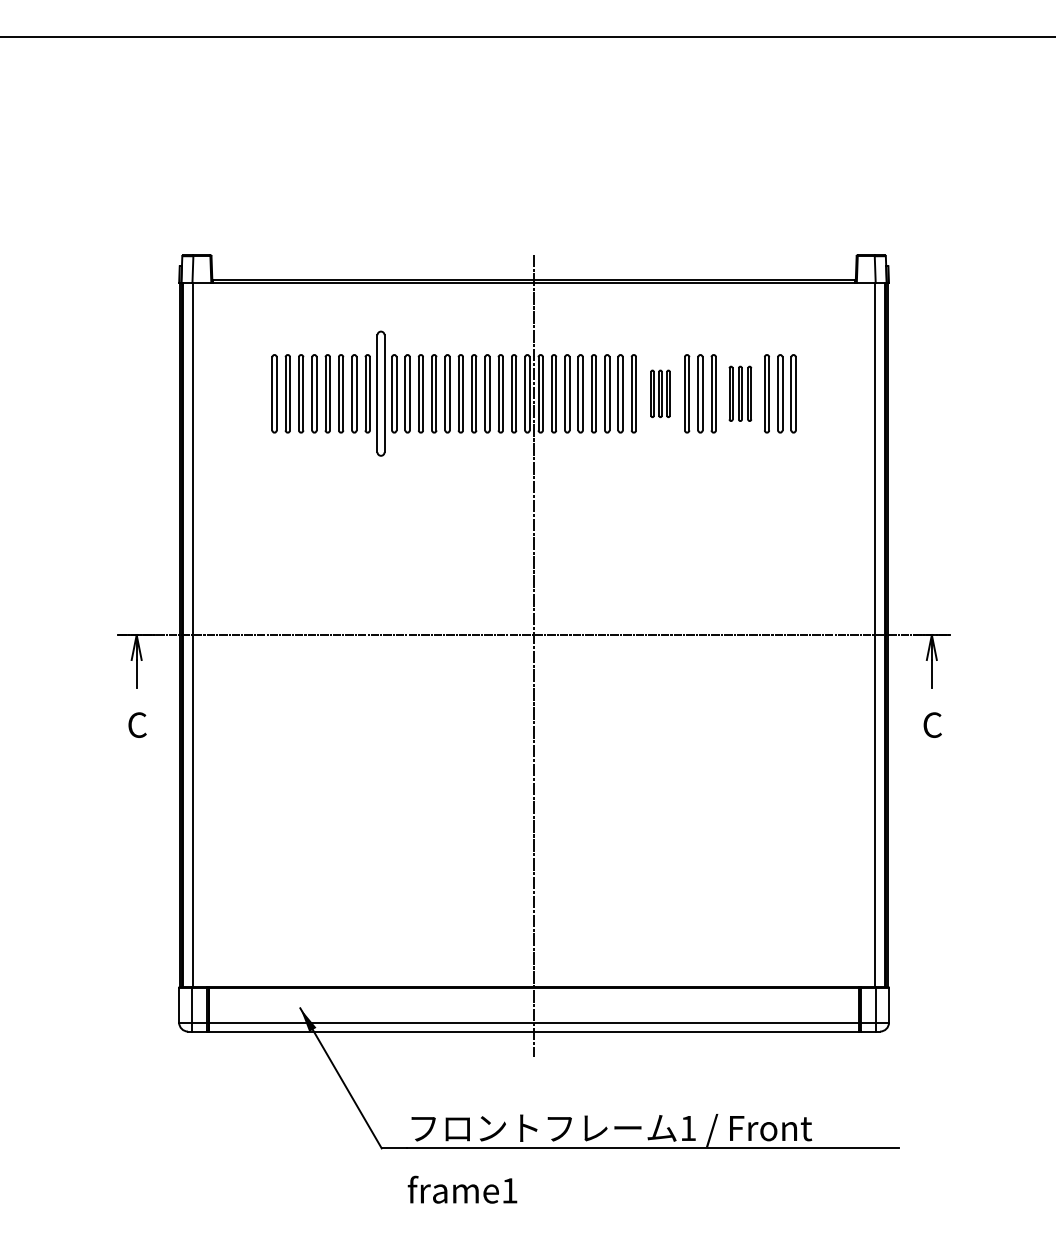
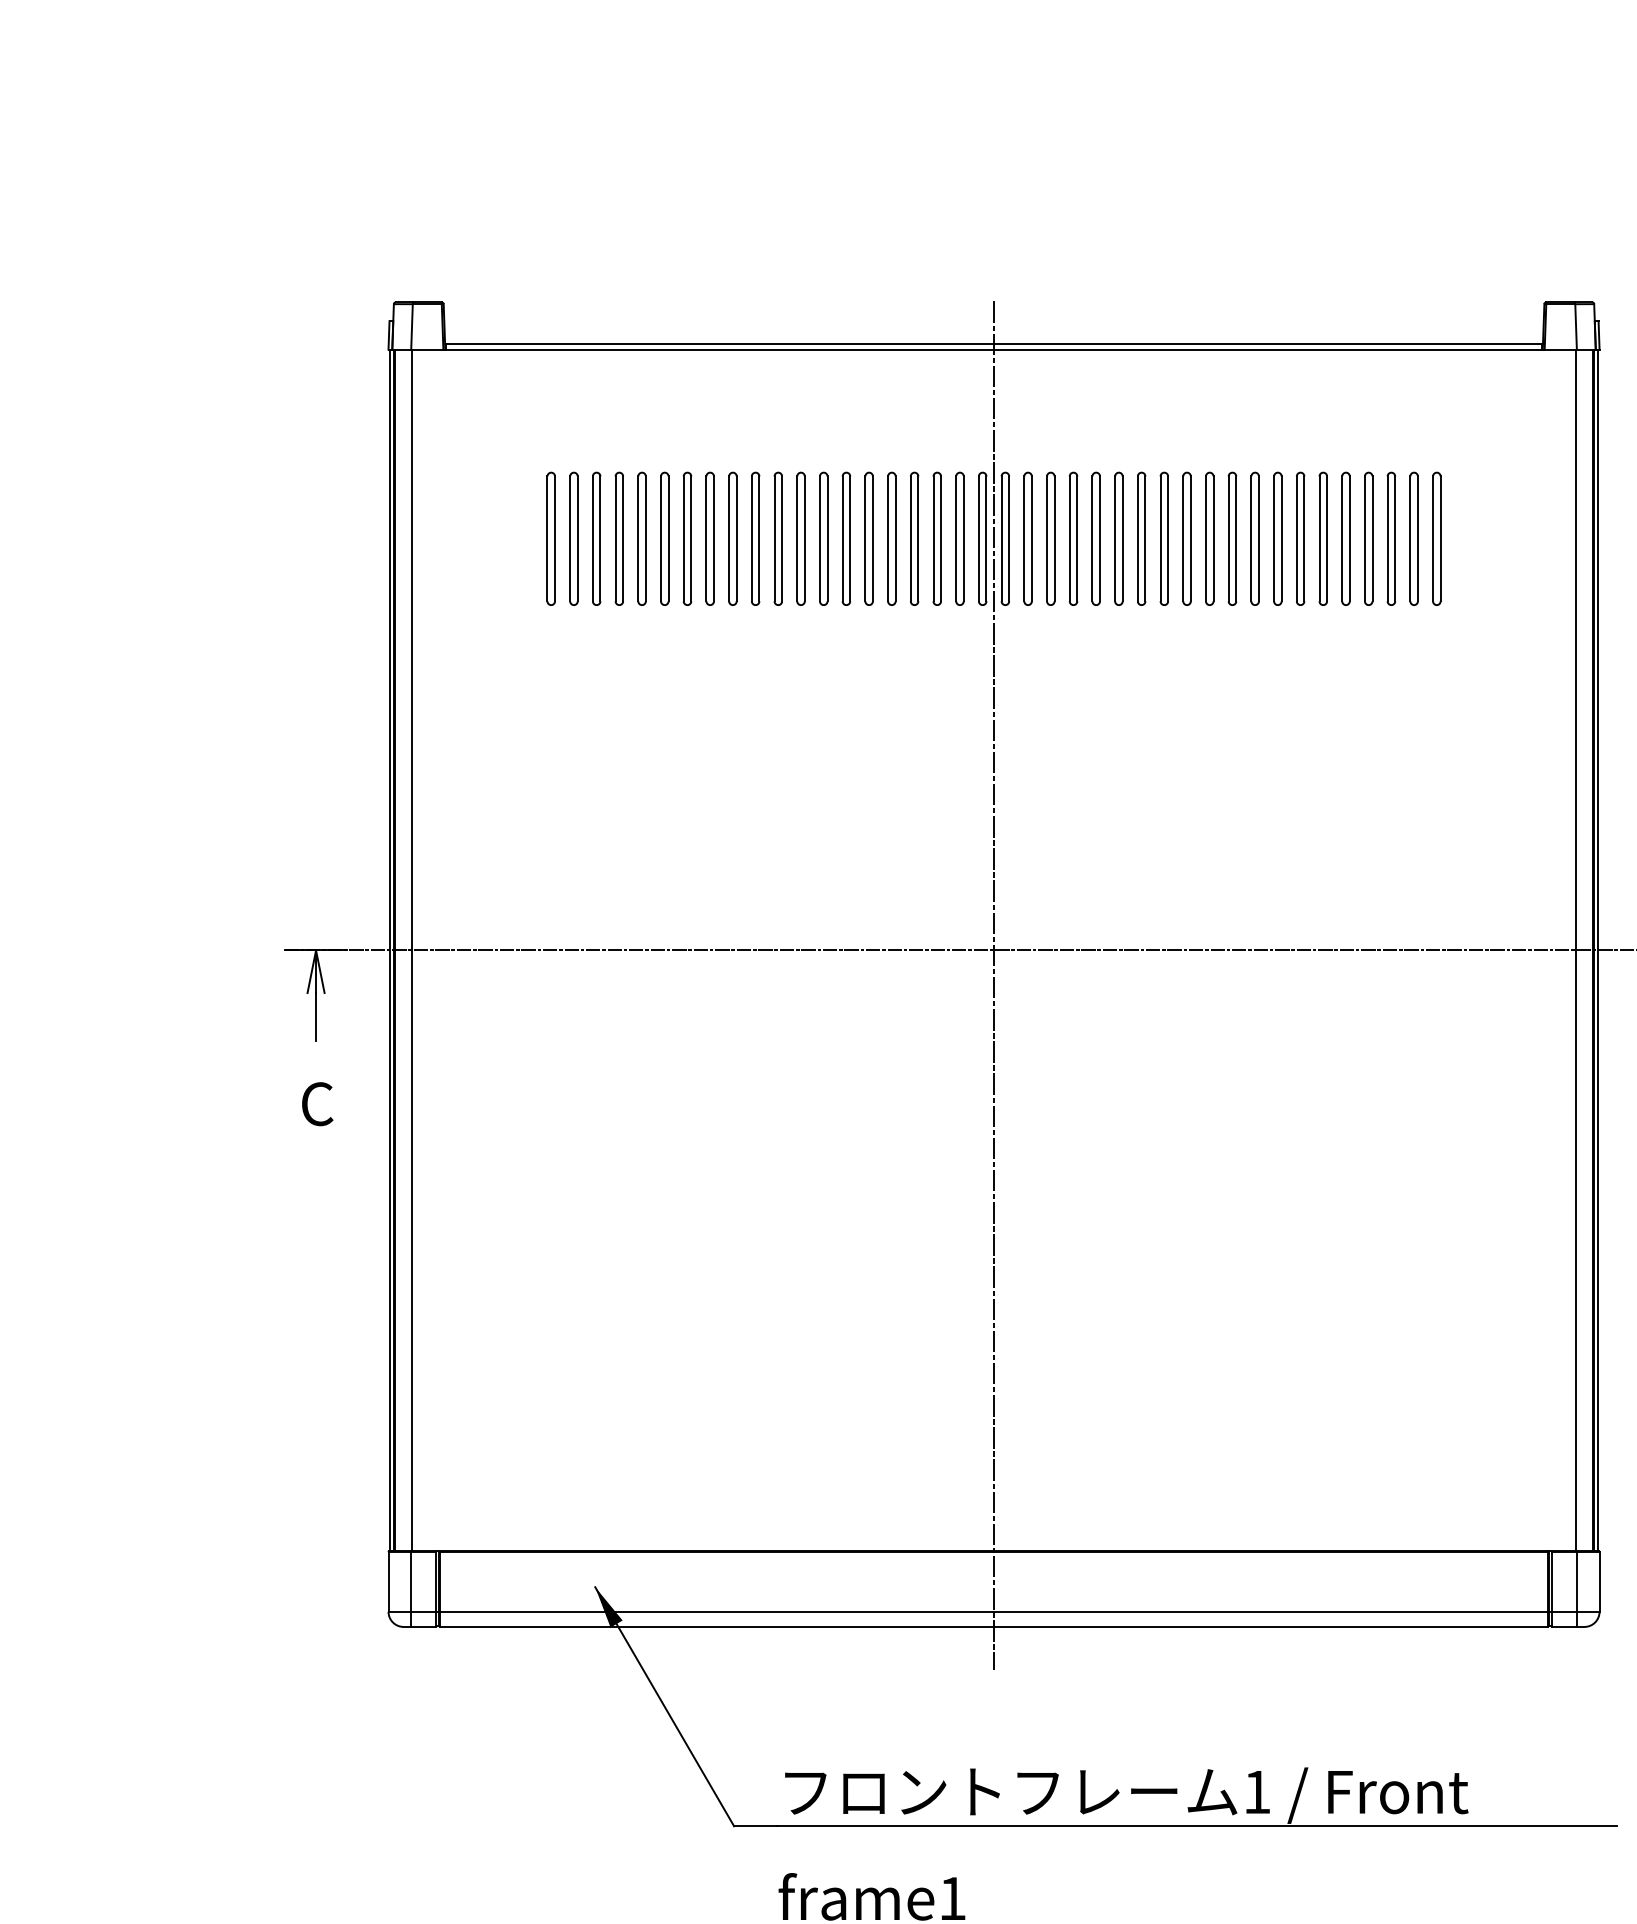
part: (380, 393) -> (732, 538), size x0.62
part: (660, 393) -> (1209, 538), size x1.67
part: (740, 393) -> (1346, 538), size x1.43

